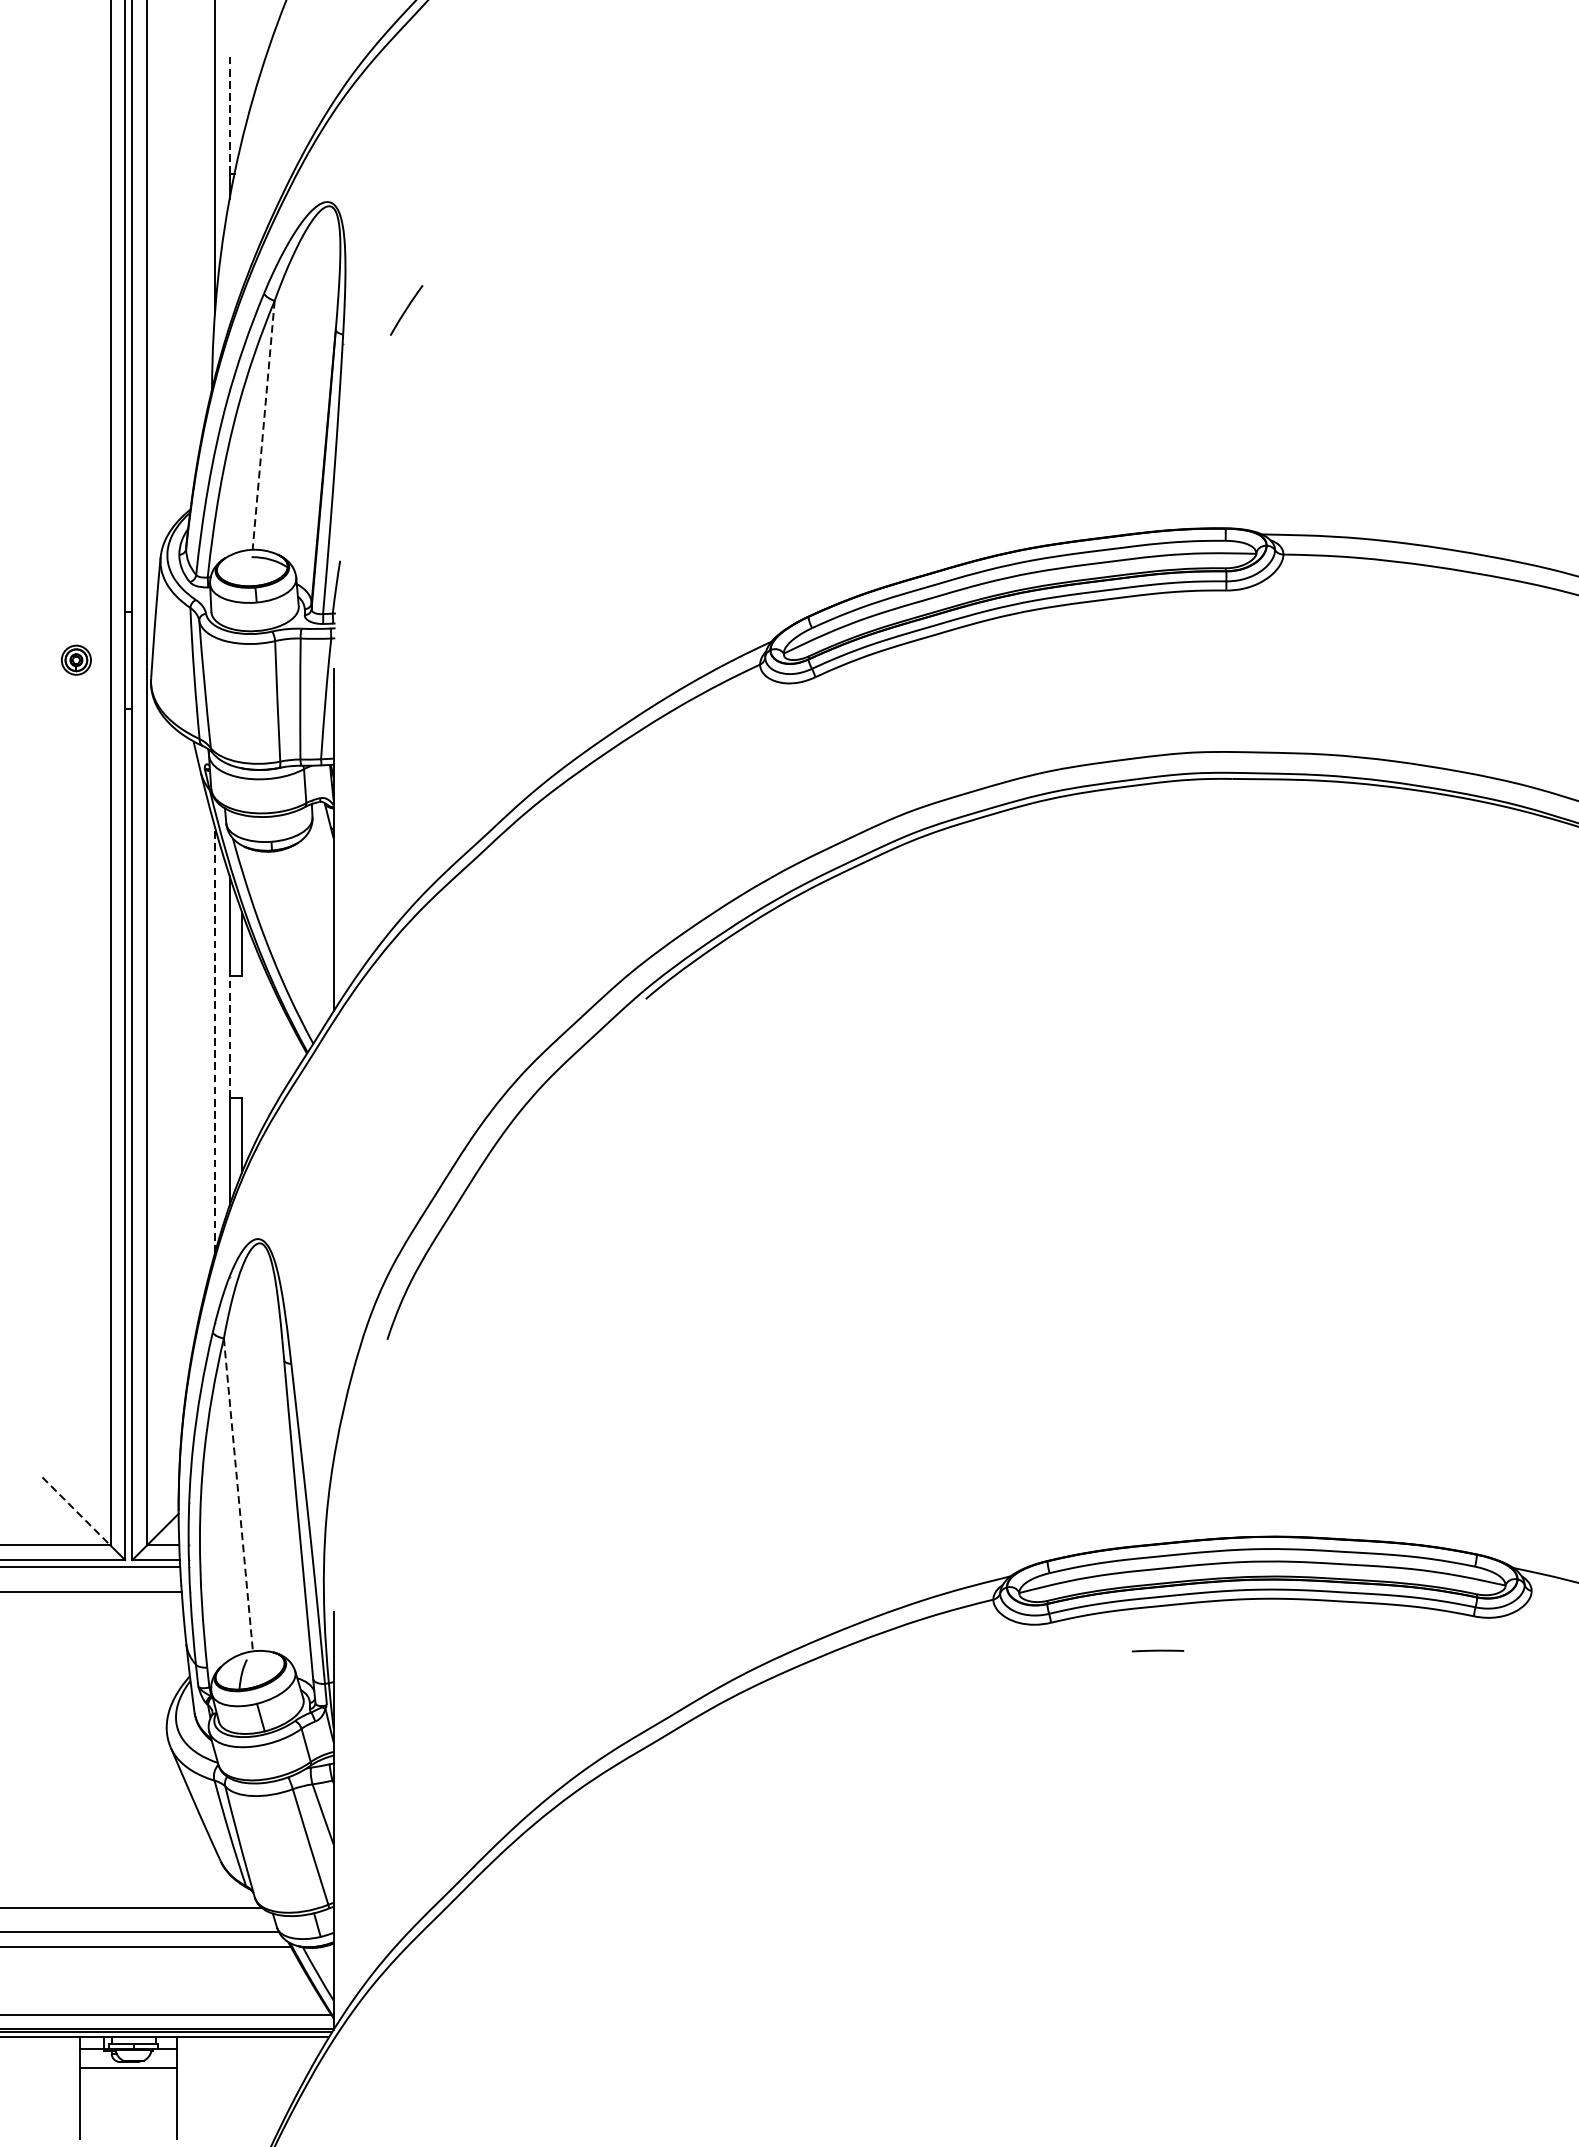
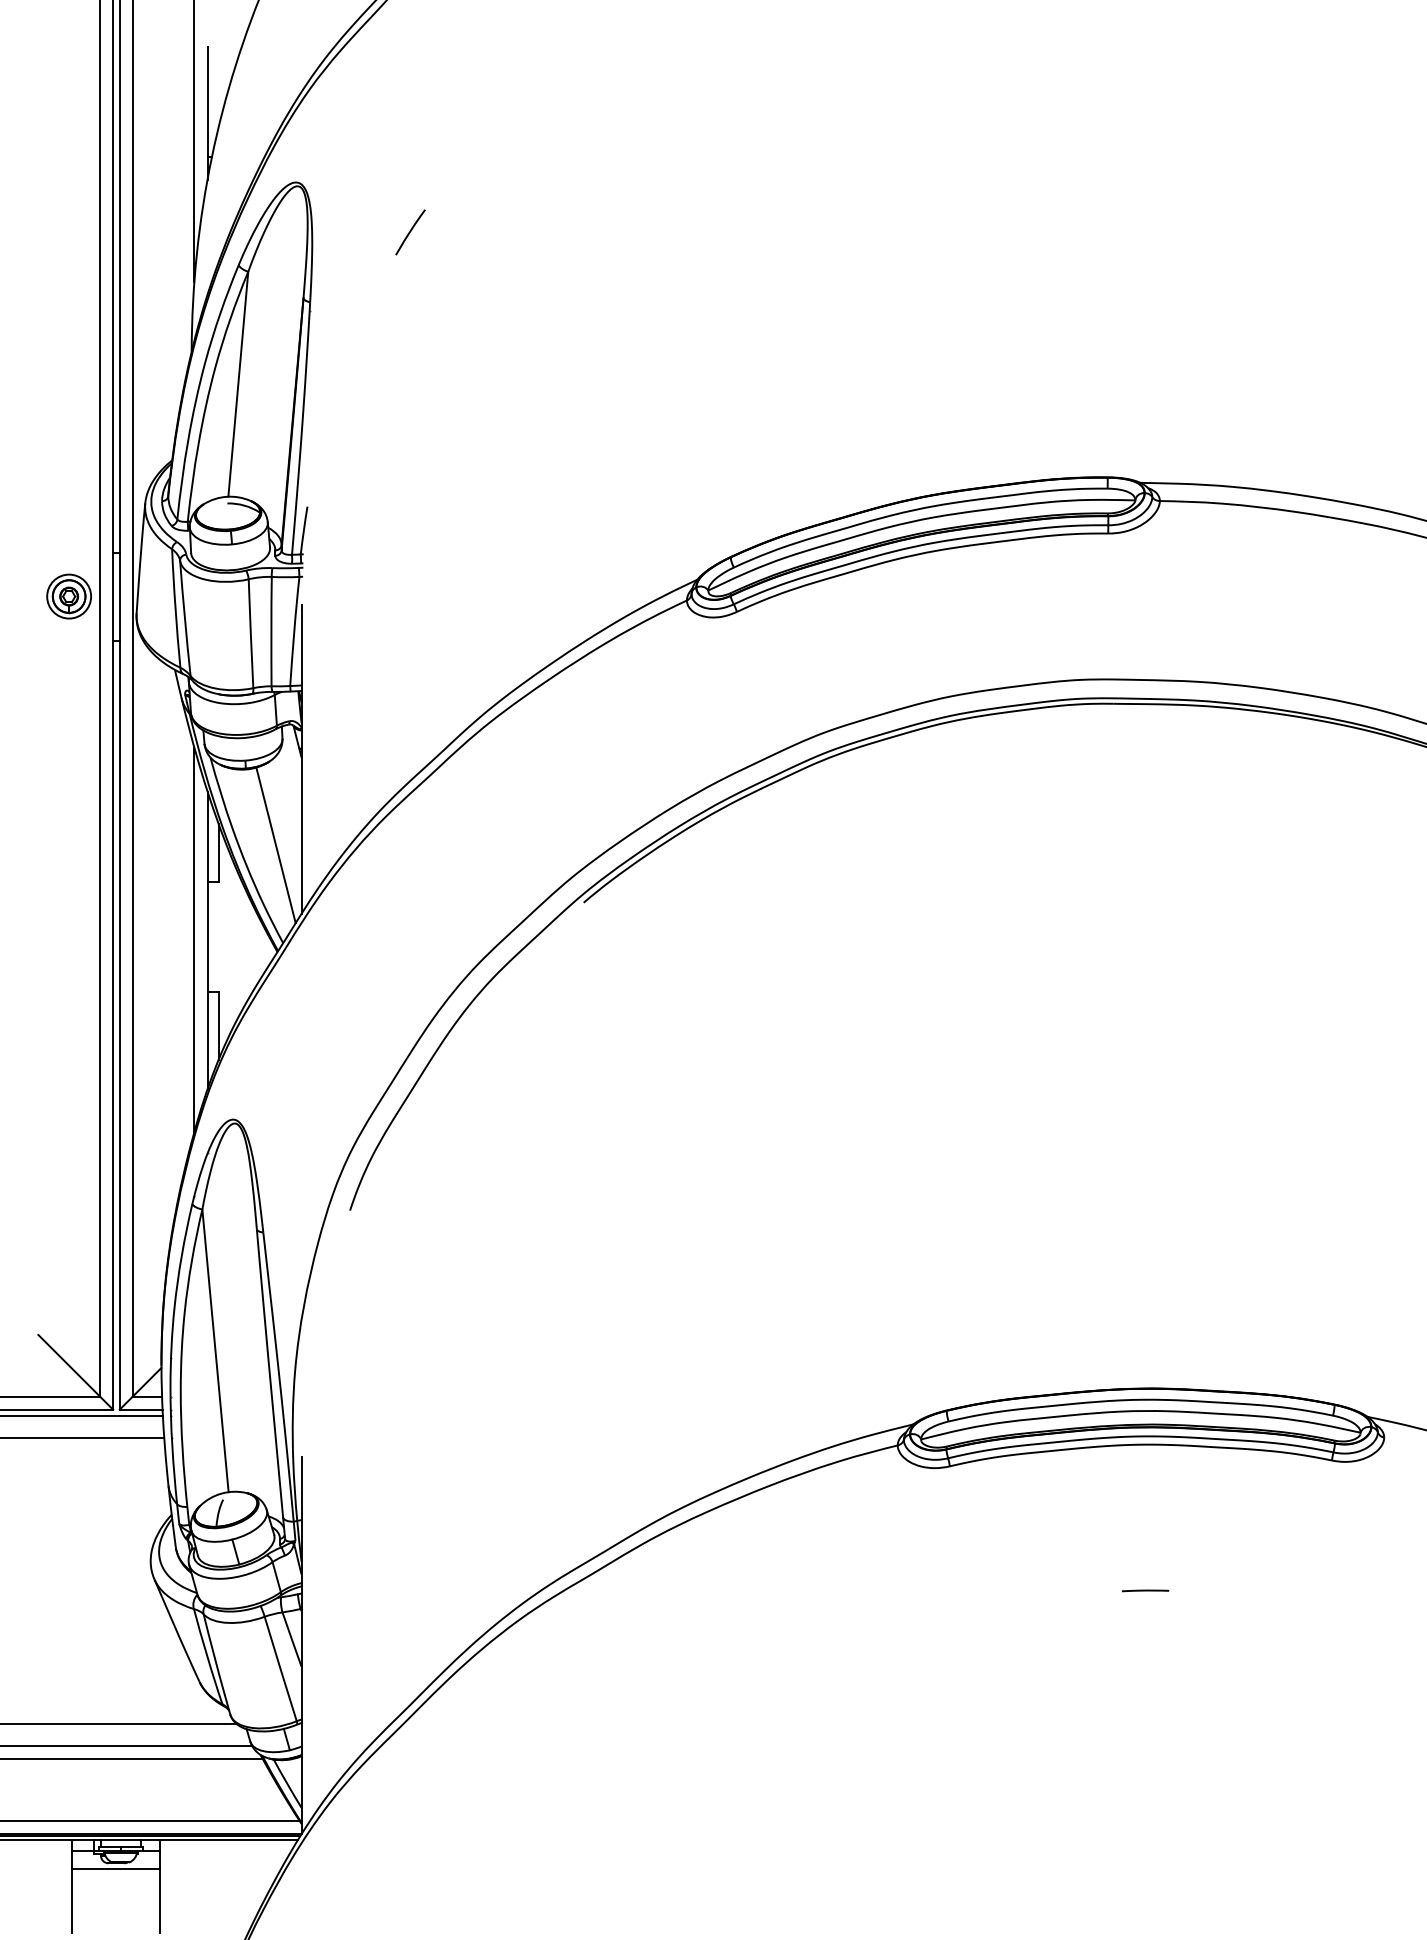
line: (229, 113) -> (207, 102), dashed -> solid
line: (406, 310) -> (410, 232), moved
line: (263, 425) -> (238, 384), dashed -> solid
part: (75, 660) -> (68, 596), size x1.67
line: (304, 935) -> (275, 845), added
line: (229, 1037) -> (207, 937), dashed -> solid
line: (215, 1039) -> (194, 939), dashed -> solid
line: (238, 1494) -> (215, 1350), dashed -> solid
line: (76, 1511) -> (69, 1365), dashed -> solid
line: (1157, 1650) -> (1145, 1590), moved

